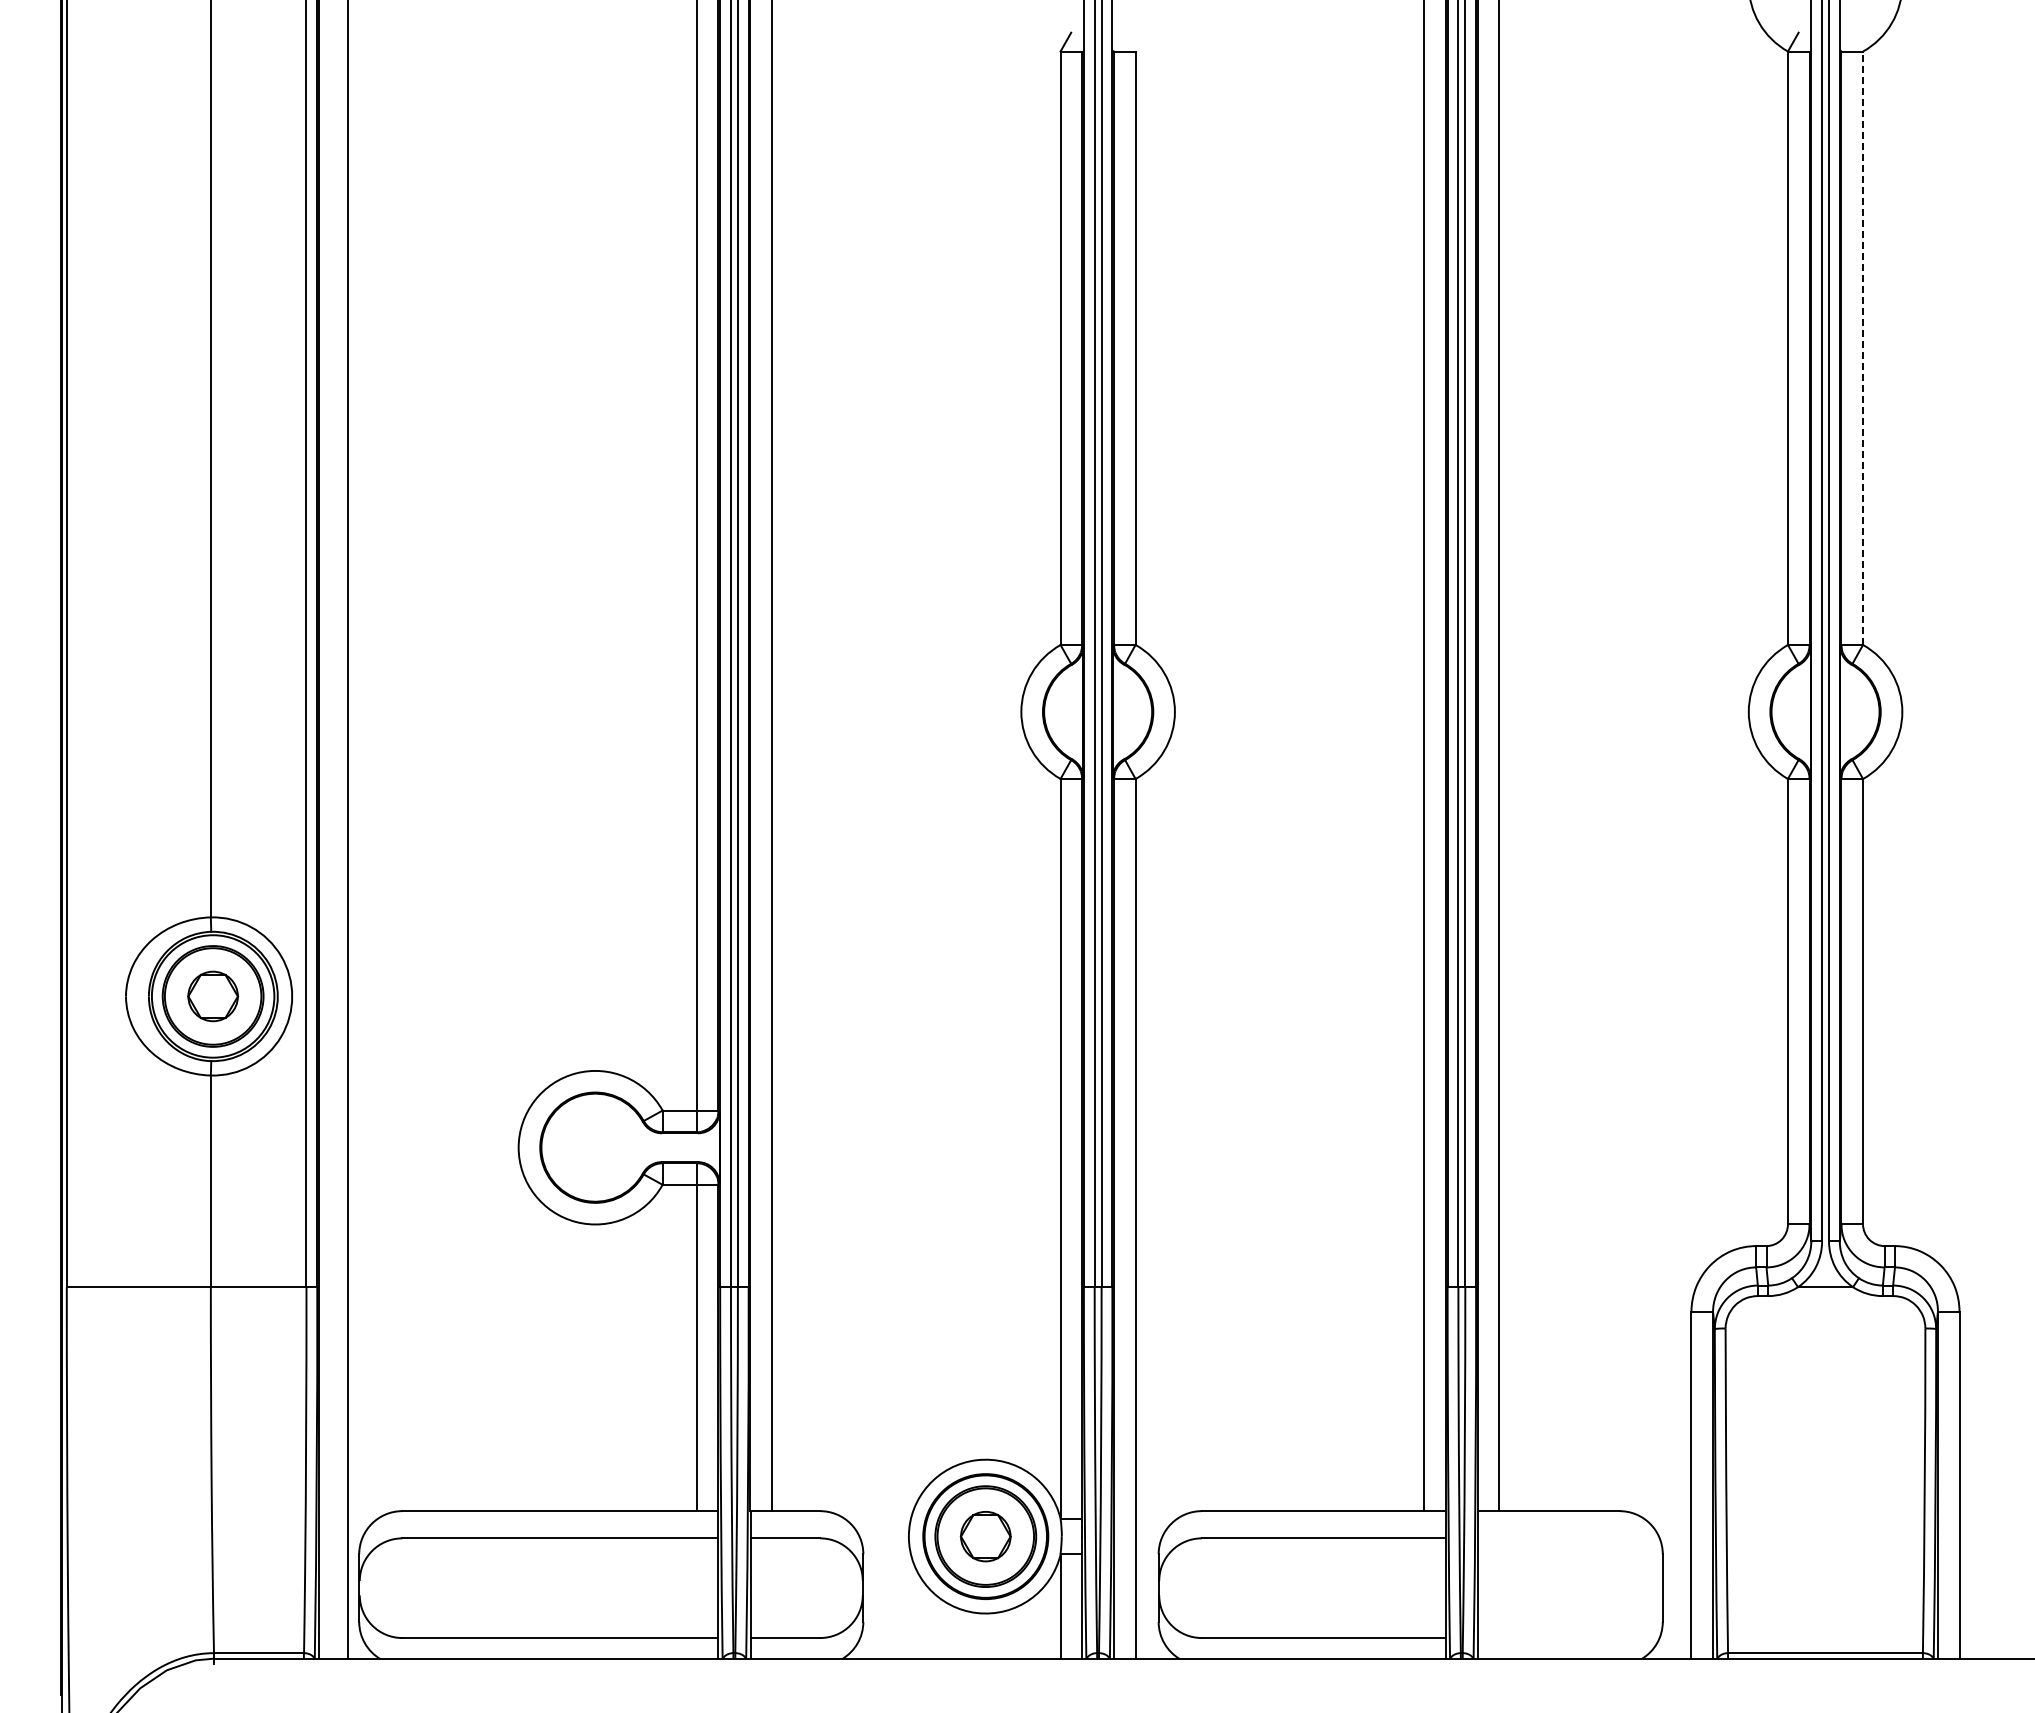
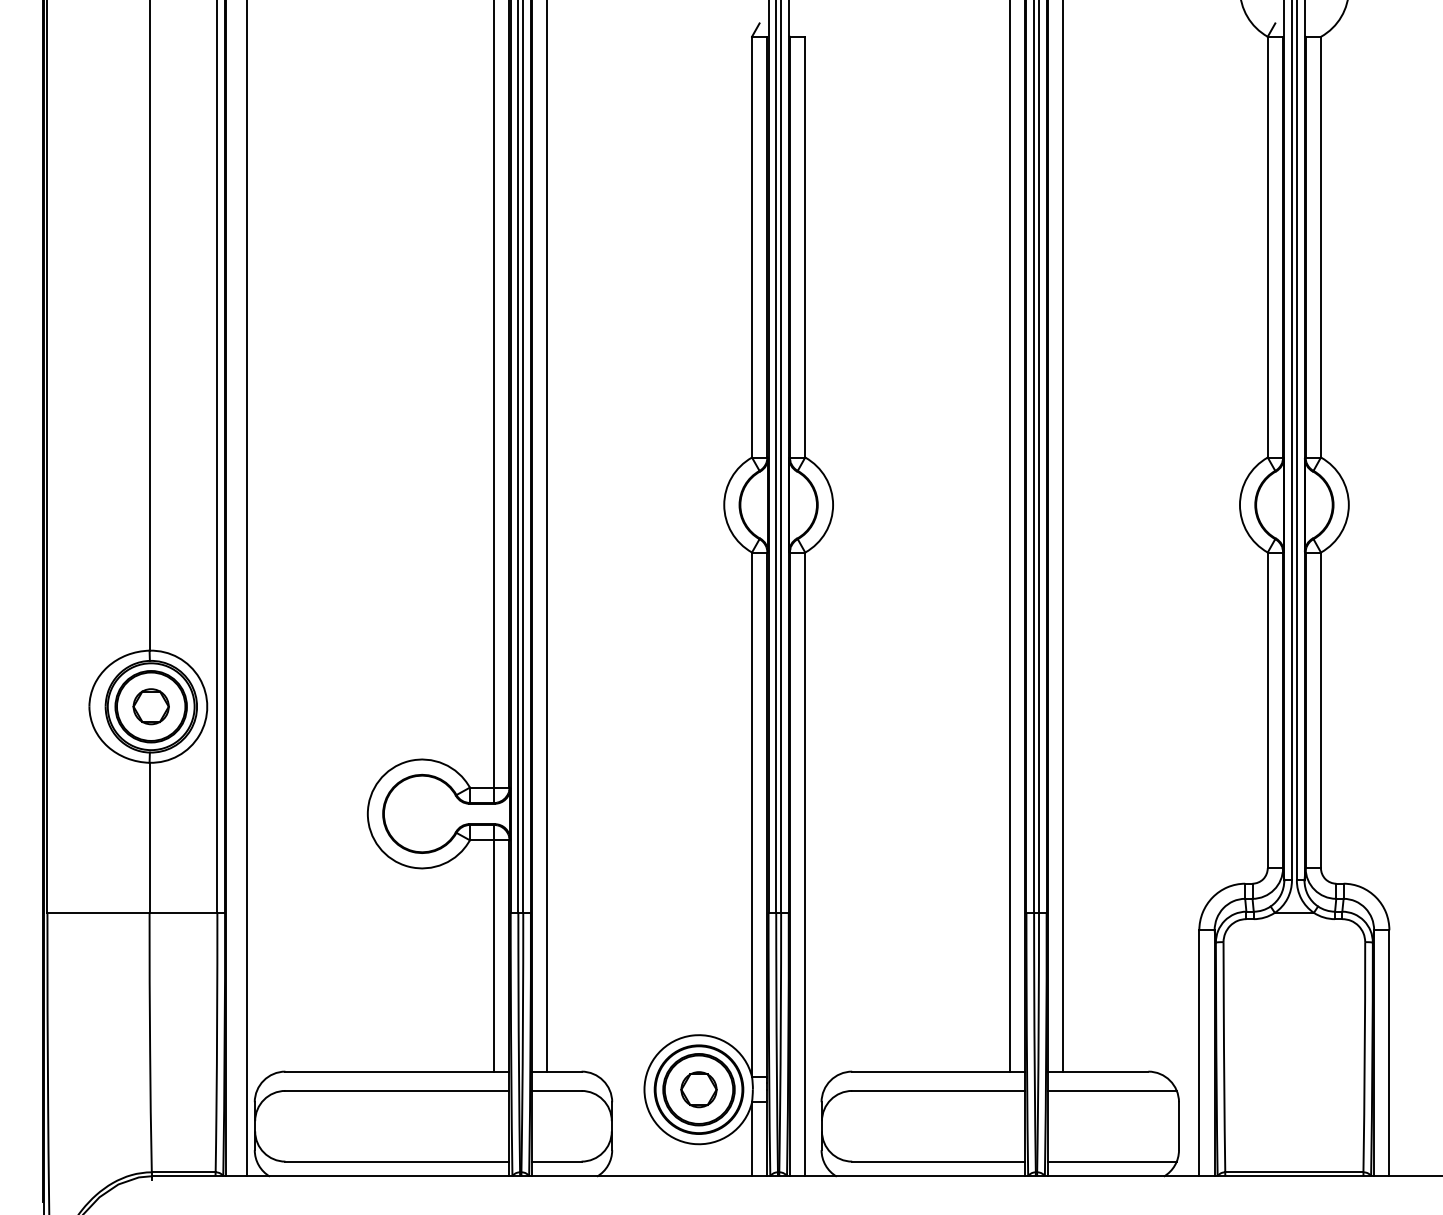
line: (1863, 348) -> (1321, 247), dashed -> solid
line: (1568, 1538) -> (1112, 1091), added
line: (1568, 1637) -> (1112, 1161), added

